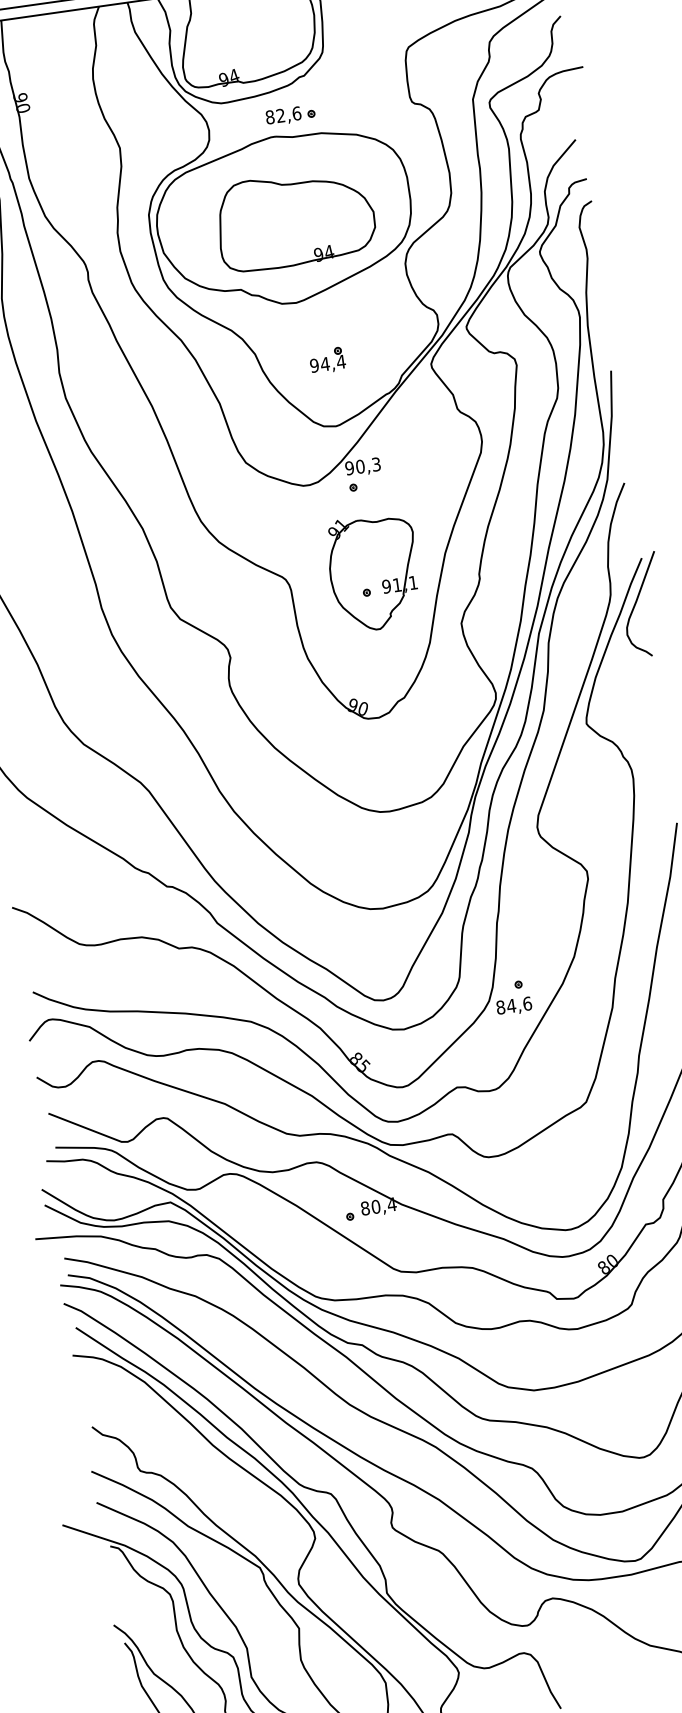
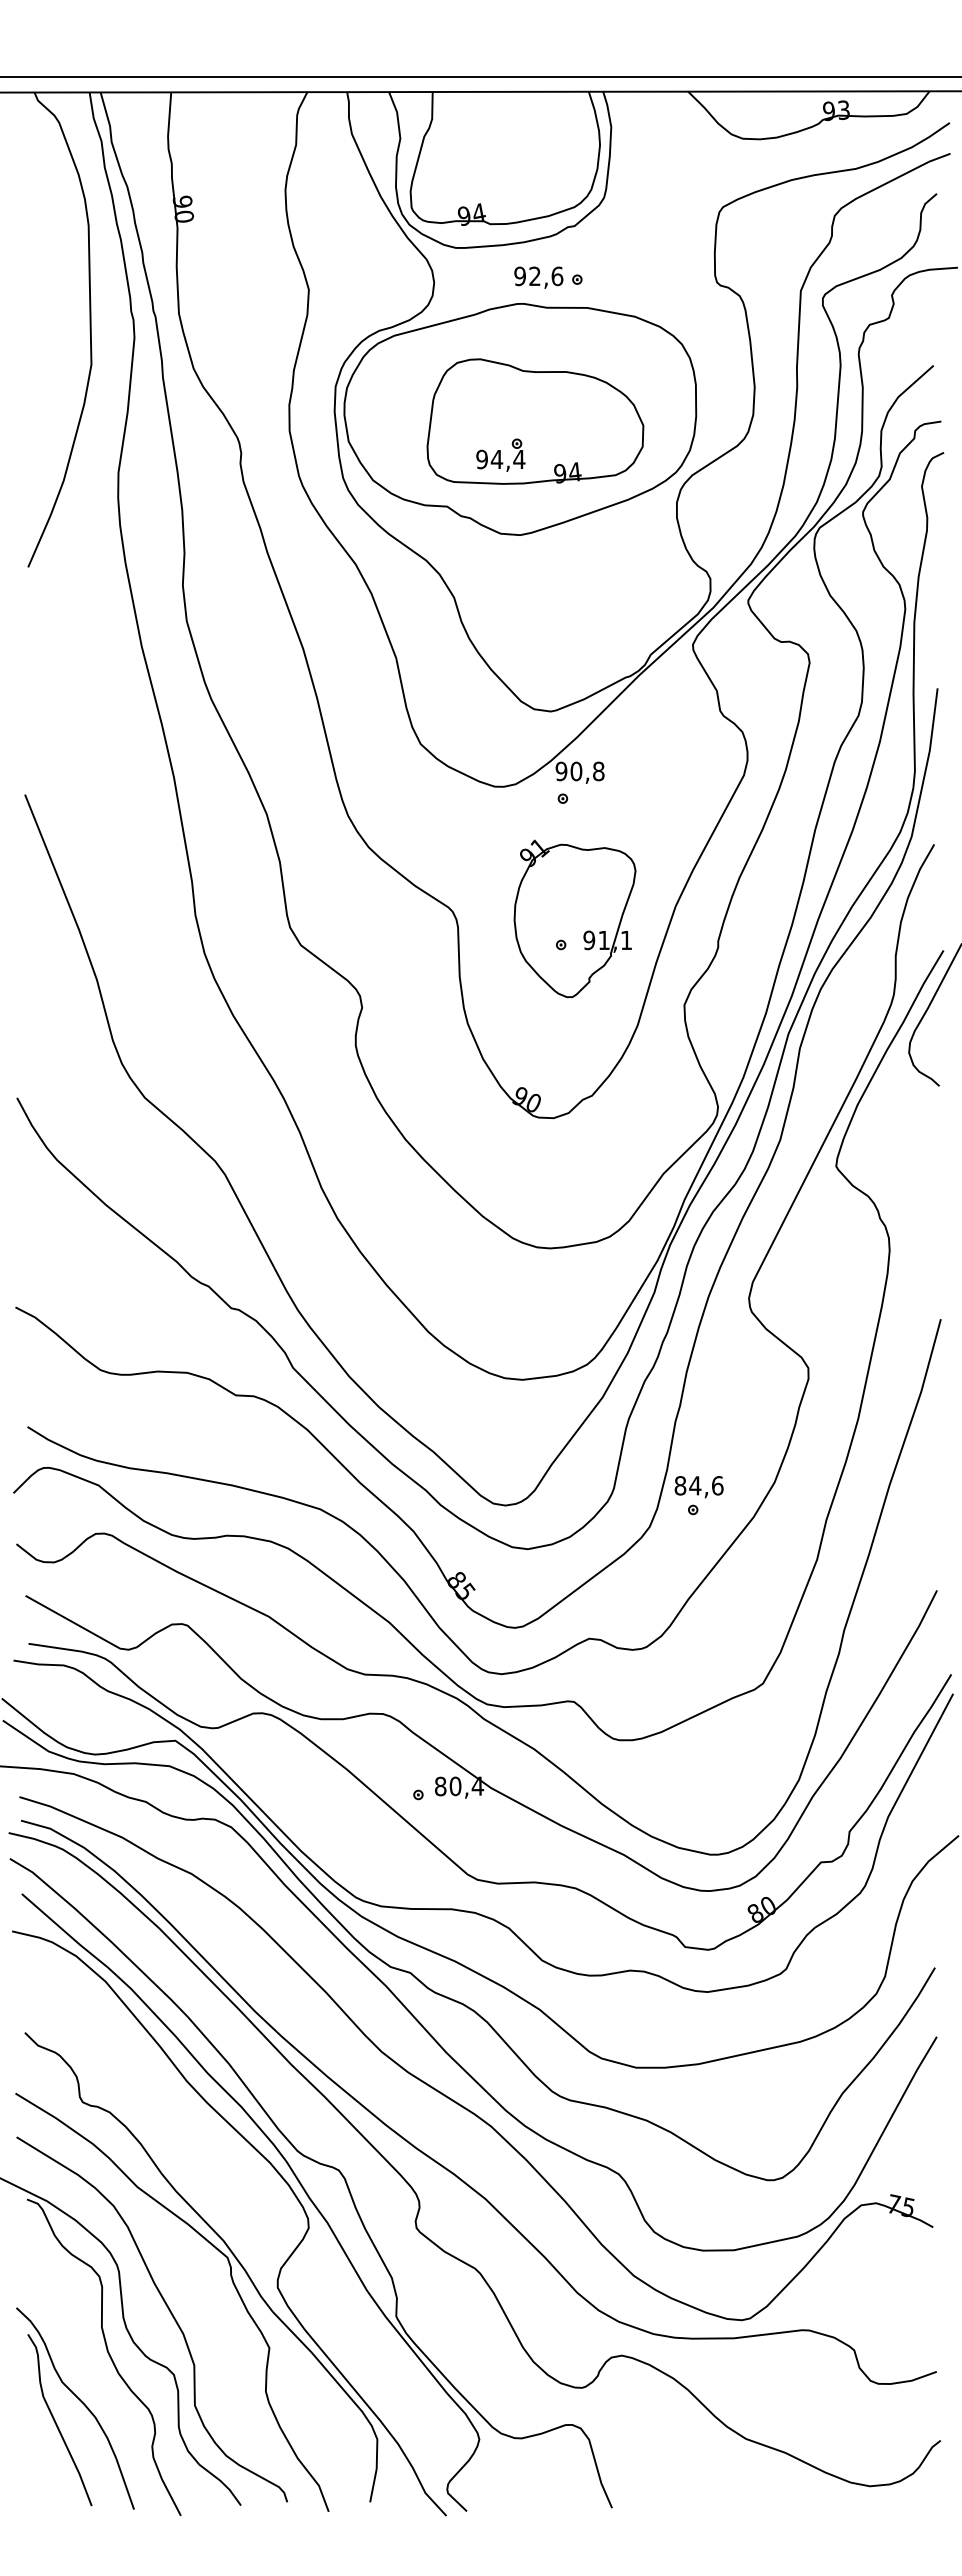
text: (269, 117) -> (519, 276), 82,6 -> 92,6
part: (327, 360) -> (500, 454), moved
text: (376, 464) -> (598, 771), 90,3 -> 90,8
text: (513, 1006) -> (698, 1487), moved

